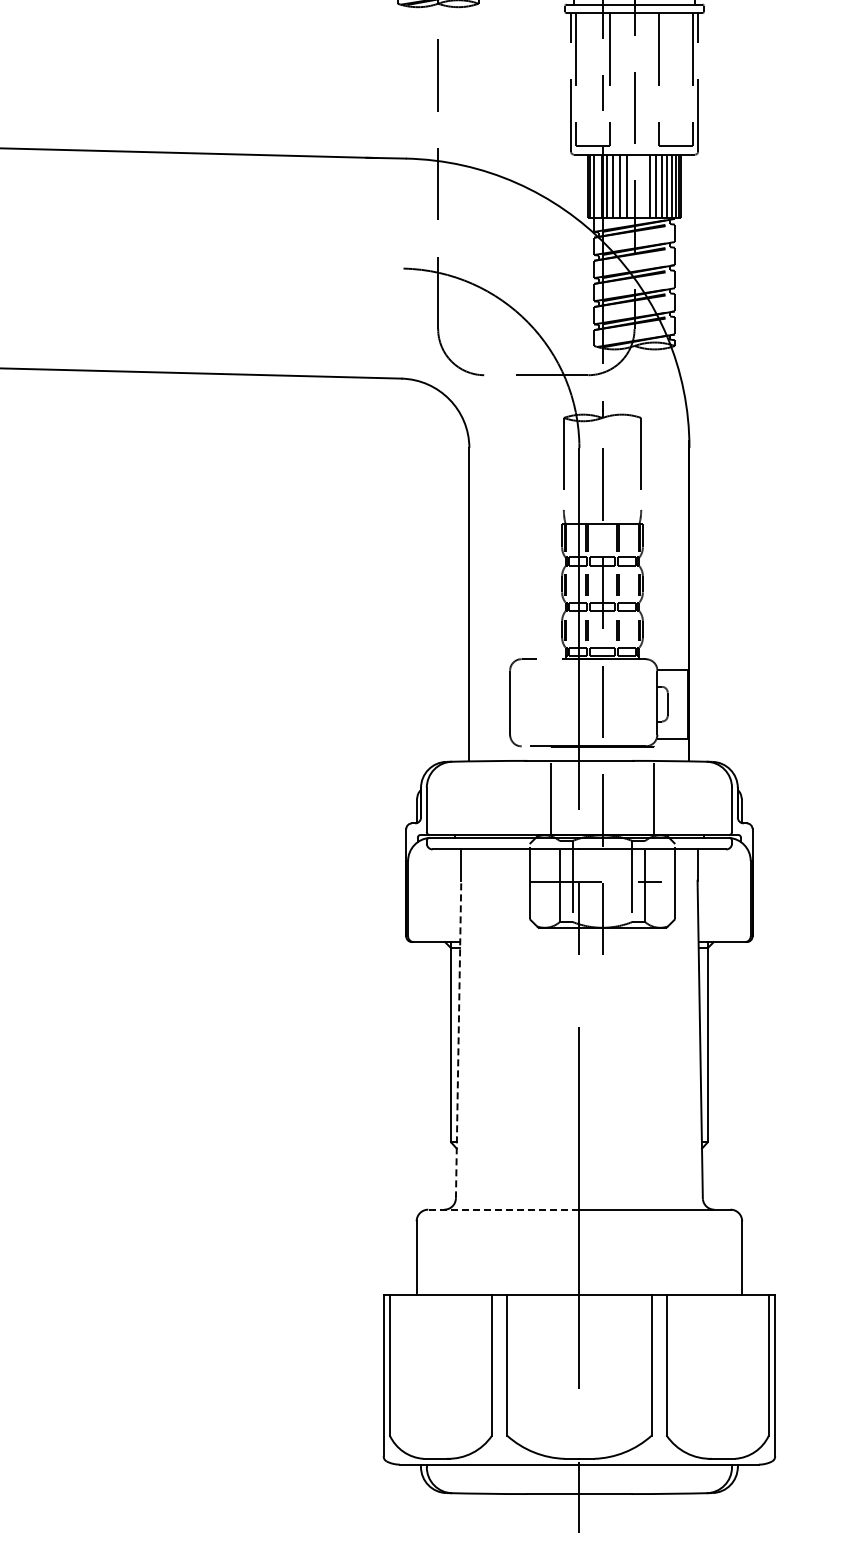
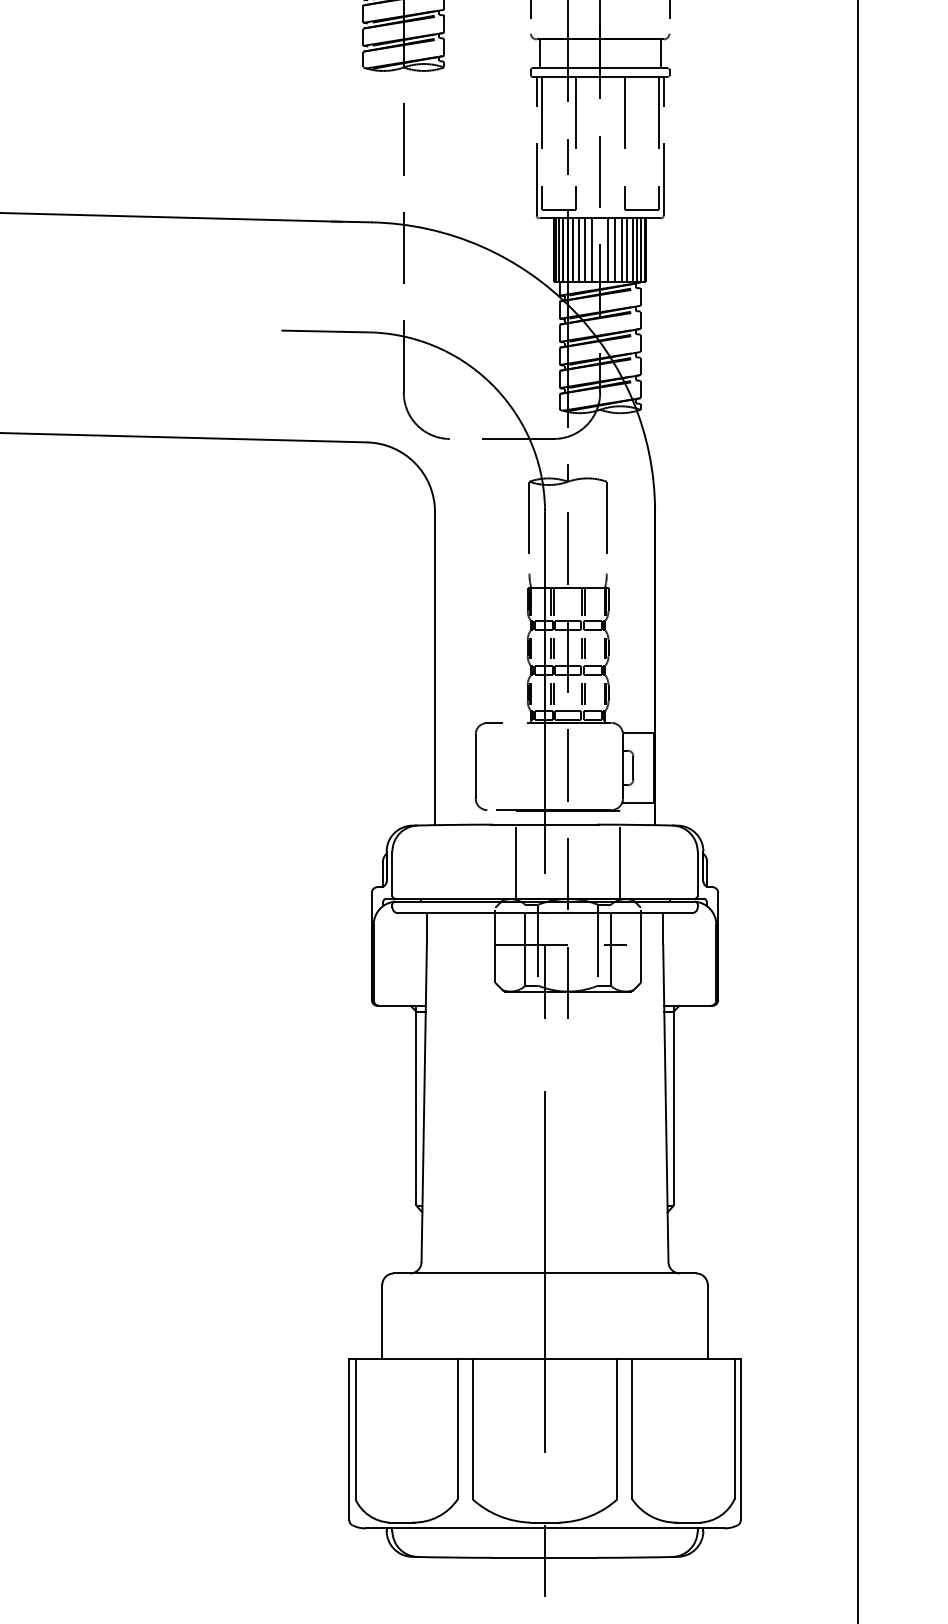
line: (597, 186) -> (563, 250), added
line: (642, 186) -> (608, 250), added
line: (359, 267) -> (325, 331), added
line: (458, 1039) -> (424, 1103), dashed -> solid
line: (503, 1209) -> (469, 1273), dashed -> solid

